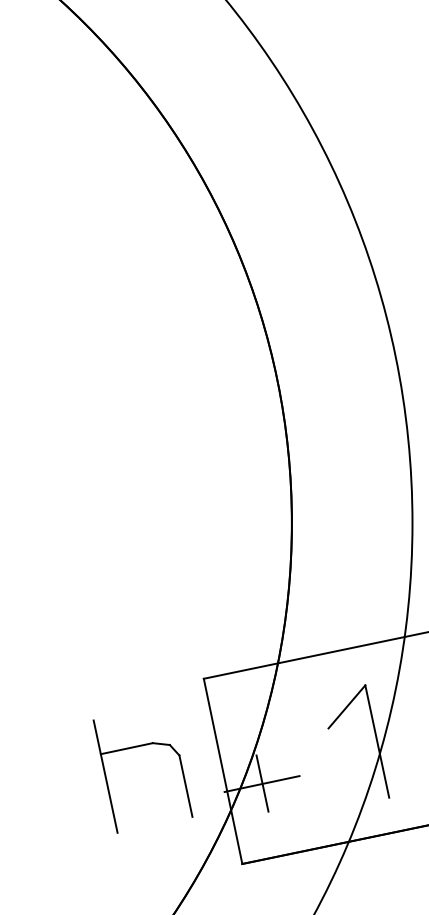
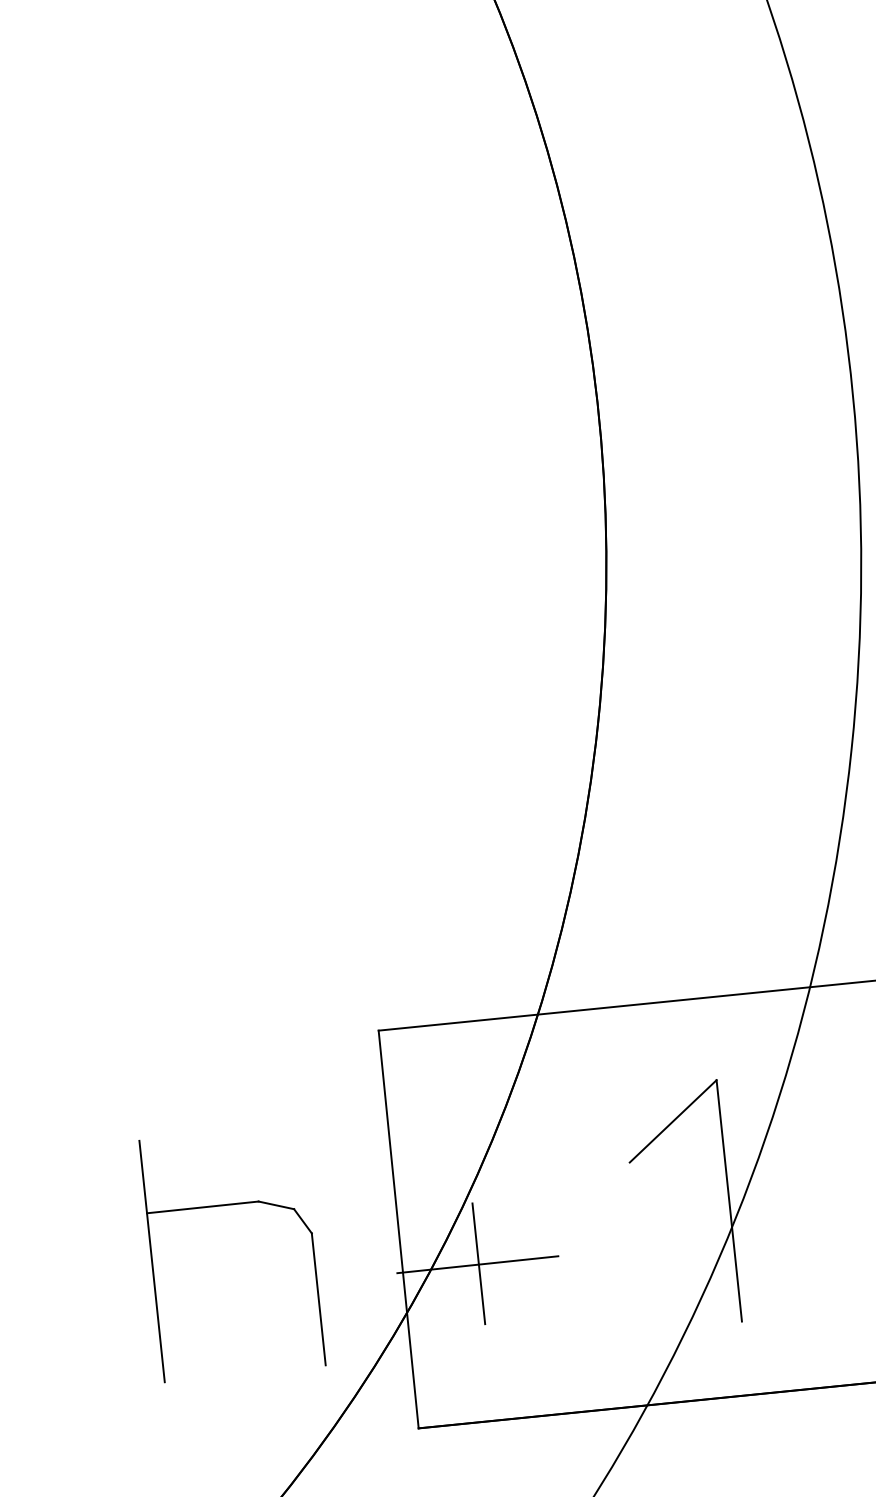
part: (138, 747) -> (227, 1207), moved

